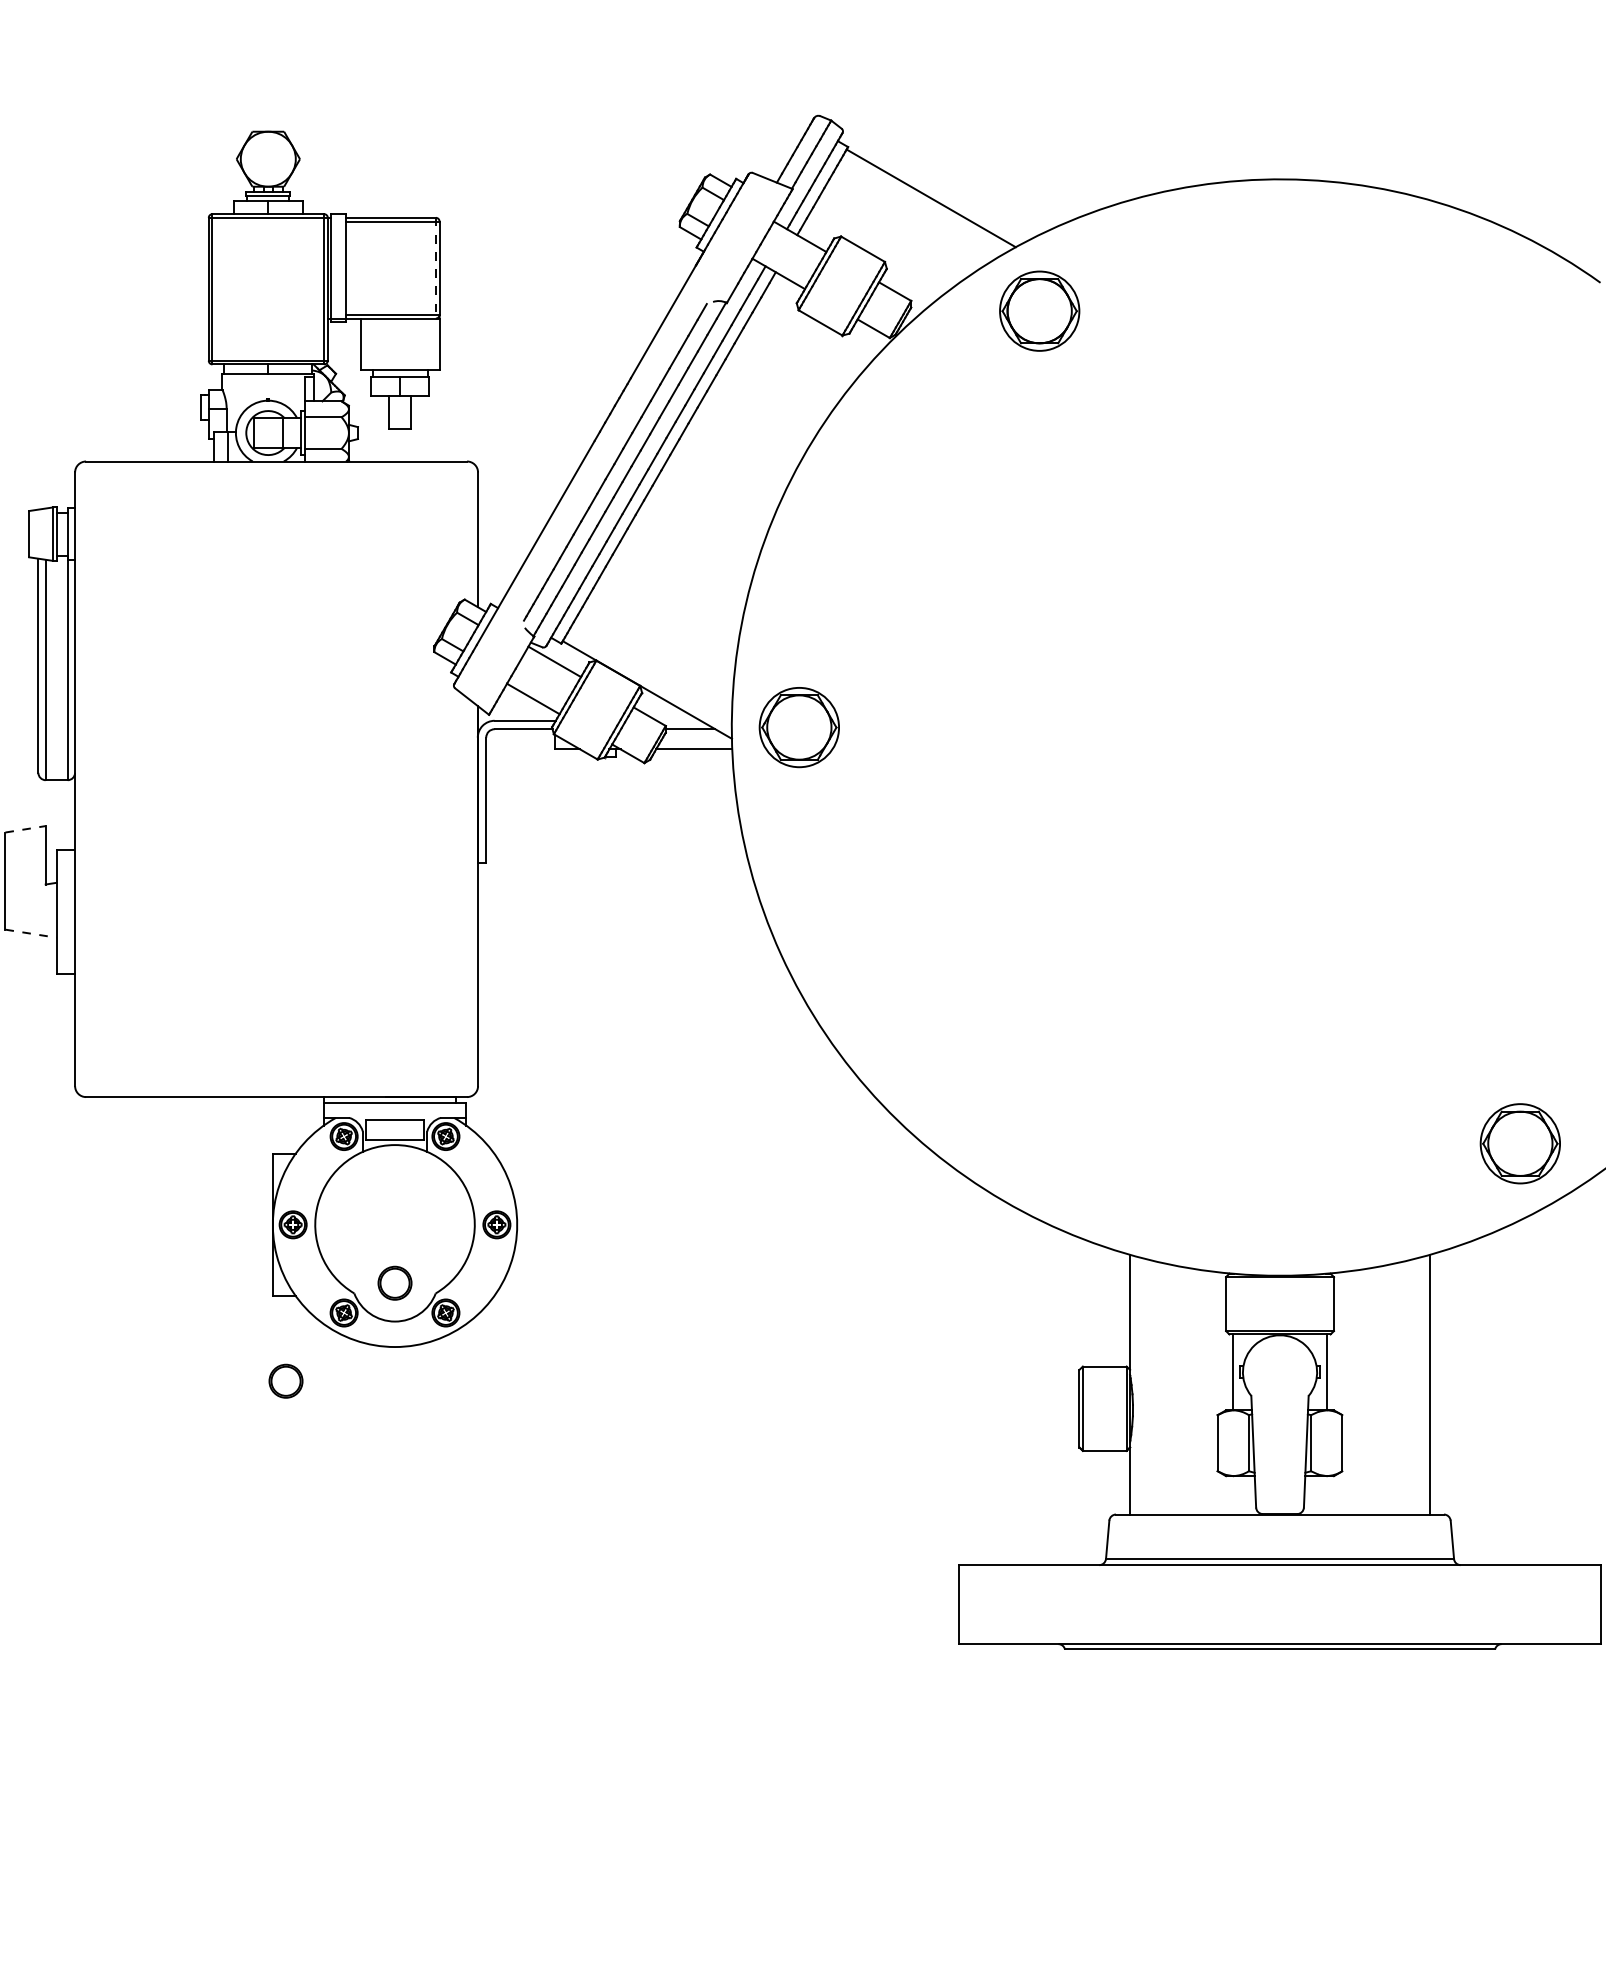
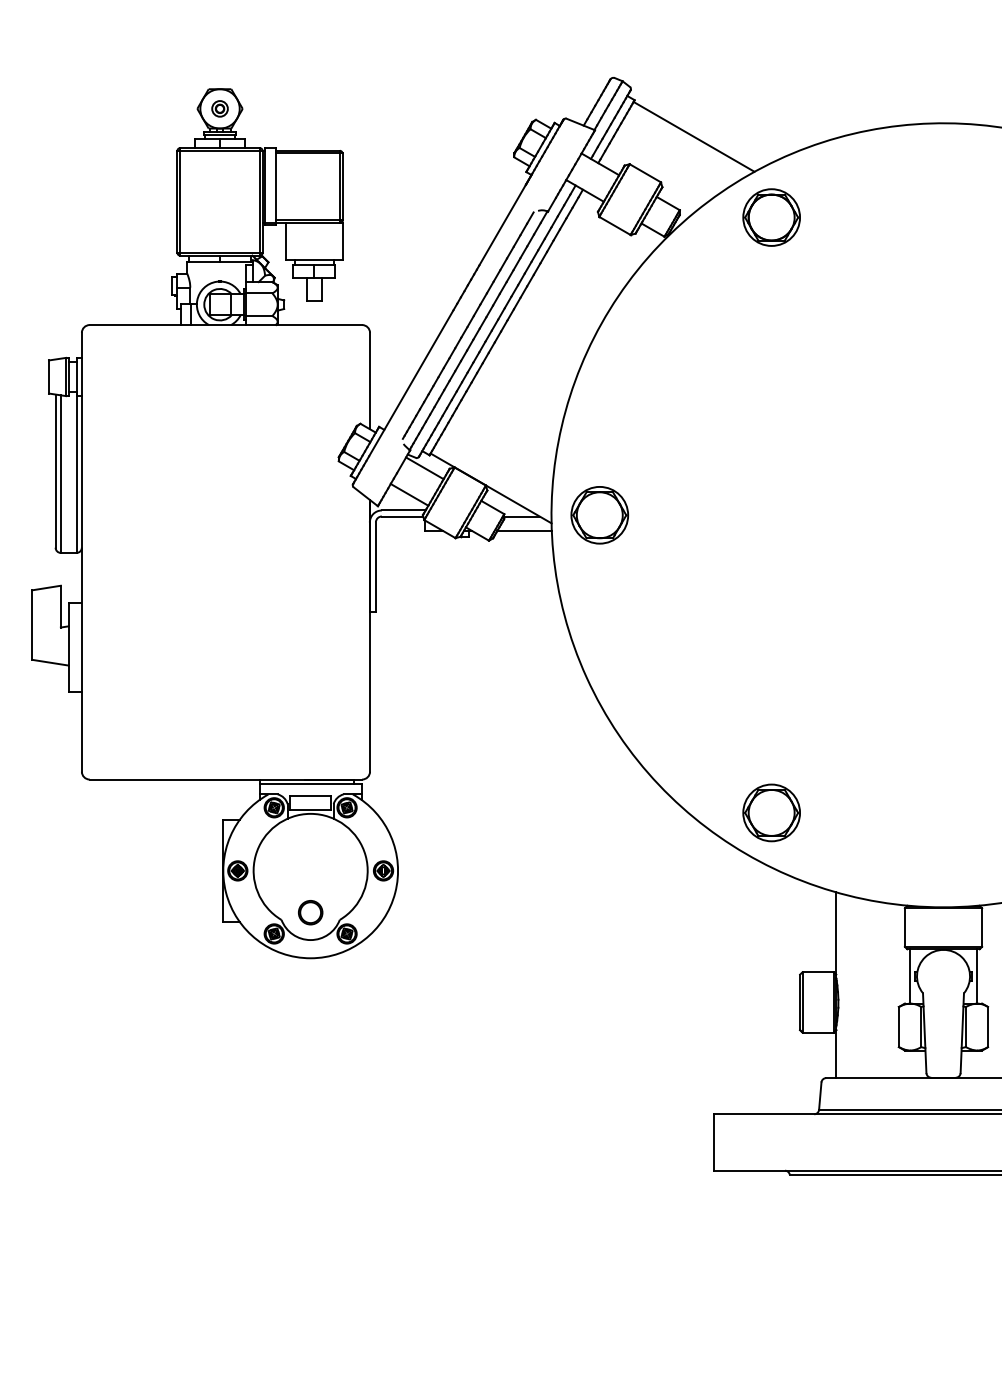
part: (268, 159) -> (220, 109), added
line: (435, 268) -> (339, 187), dashed -> solid
line: (26, 829) -> (47, 588), dashed -> solid
line: (31, 933) -> (50, 662), dashed -> solid
part: (1039, 1143) -> (771, 812), added
part: (285, 1380) -> (232, 982), removed

